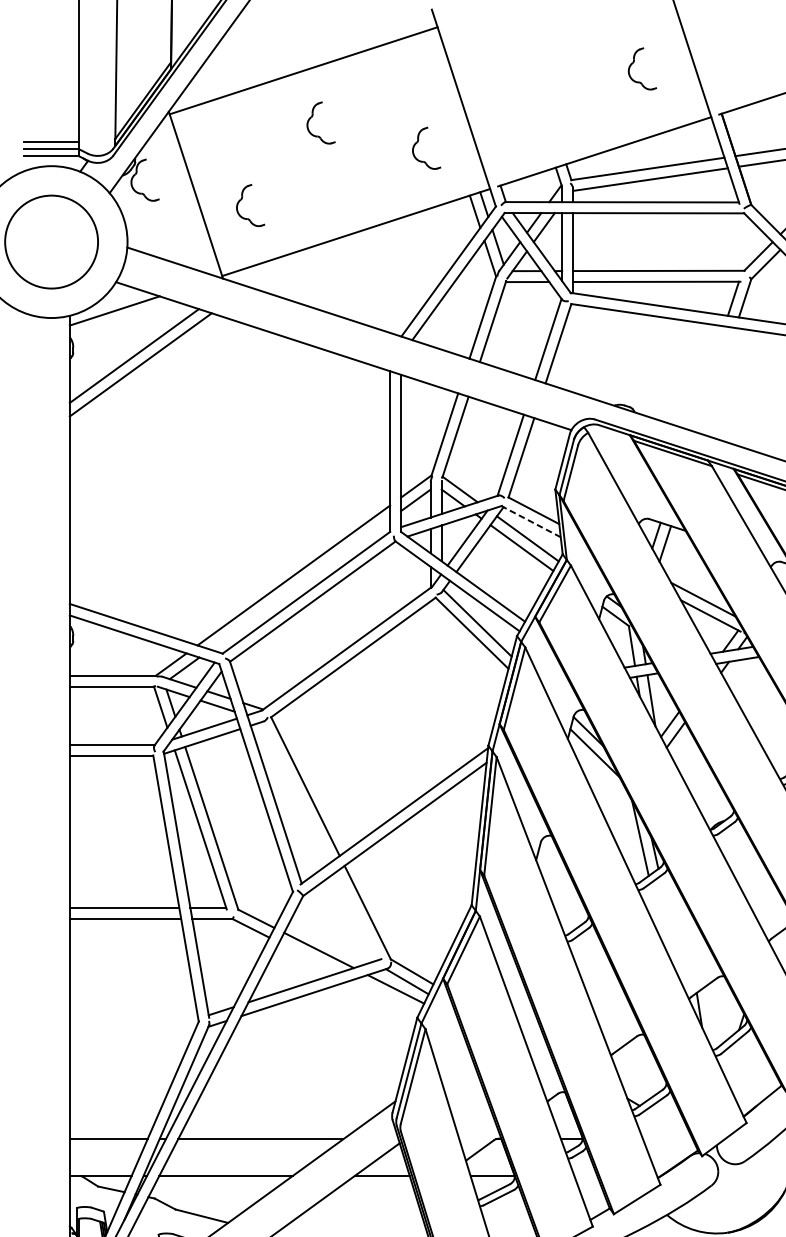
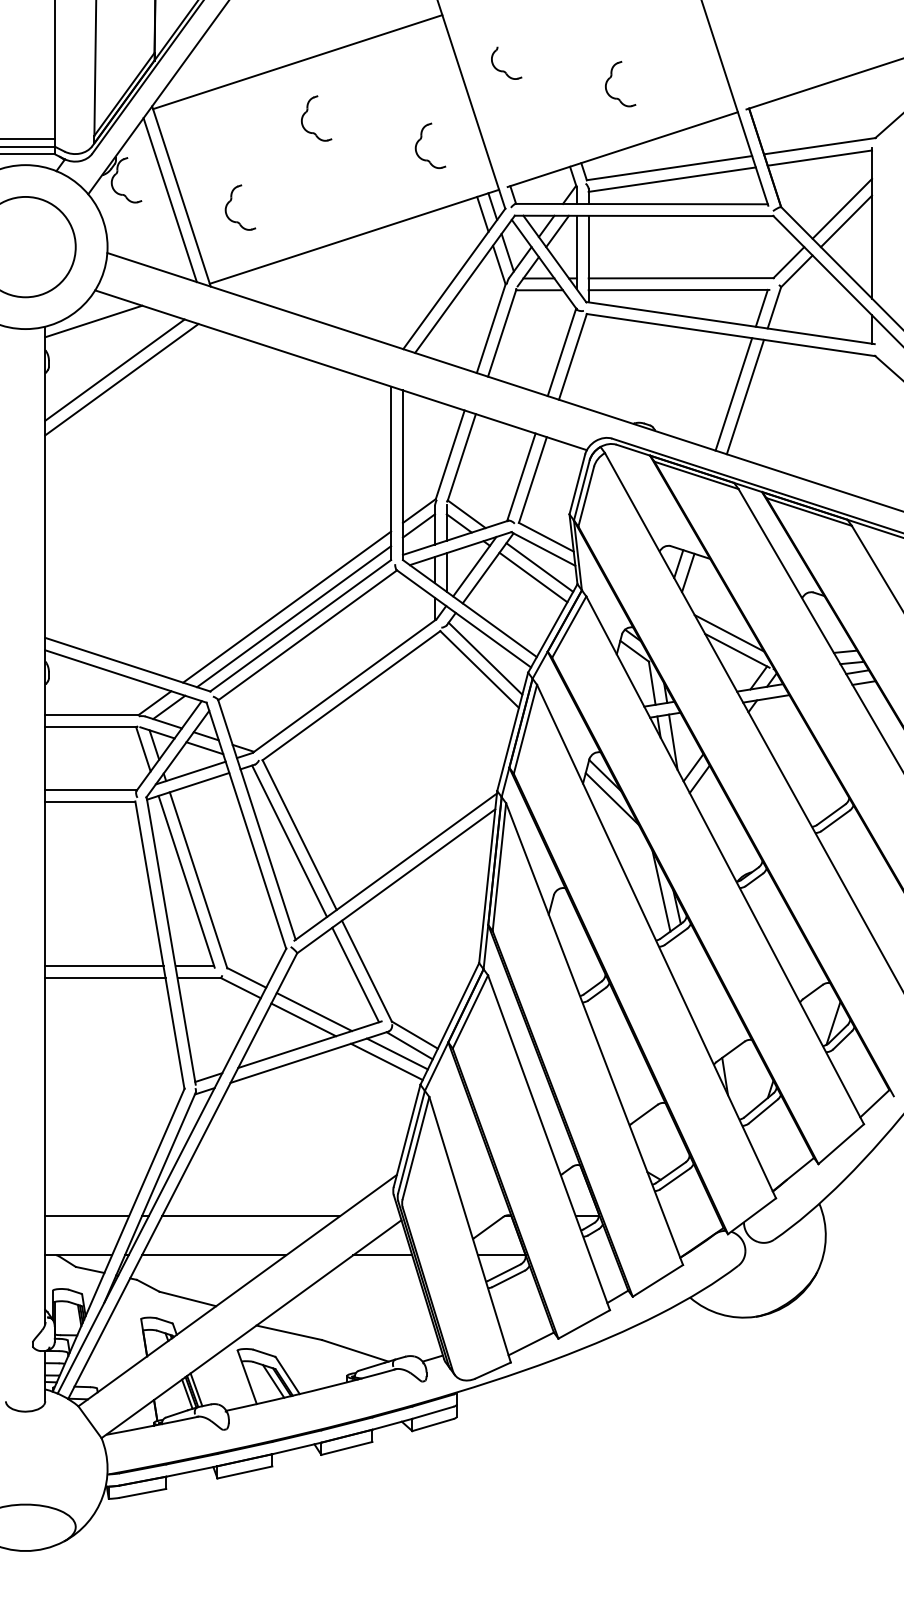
part: (634, 61) -> (612, 76), moved
part: (495, 78) -> (504, 70), added
line: (184, 198) -> (169, 200), added
line: (707, 378) -> (733, 394), added
line: (718, 380) -> (745, 396), added
line: (530, 521) -> (542, 548), dashed -> solid
line: (300, 584) -> (294, 616), added
line: (296, 792) -> (289, 841), added
line: (357, 915) -> (355, 974), added
line: (308, 957) -> (303, 1019), added
line: (385, 996) -> (386, 1061), added

